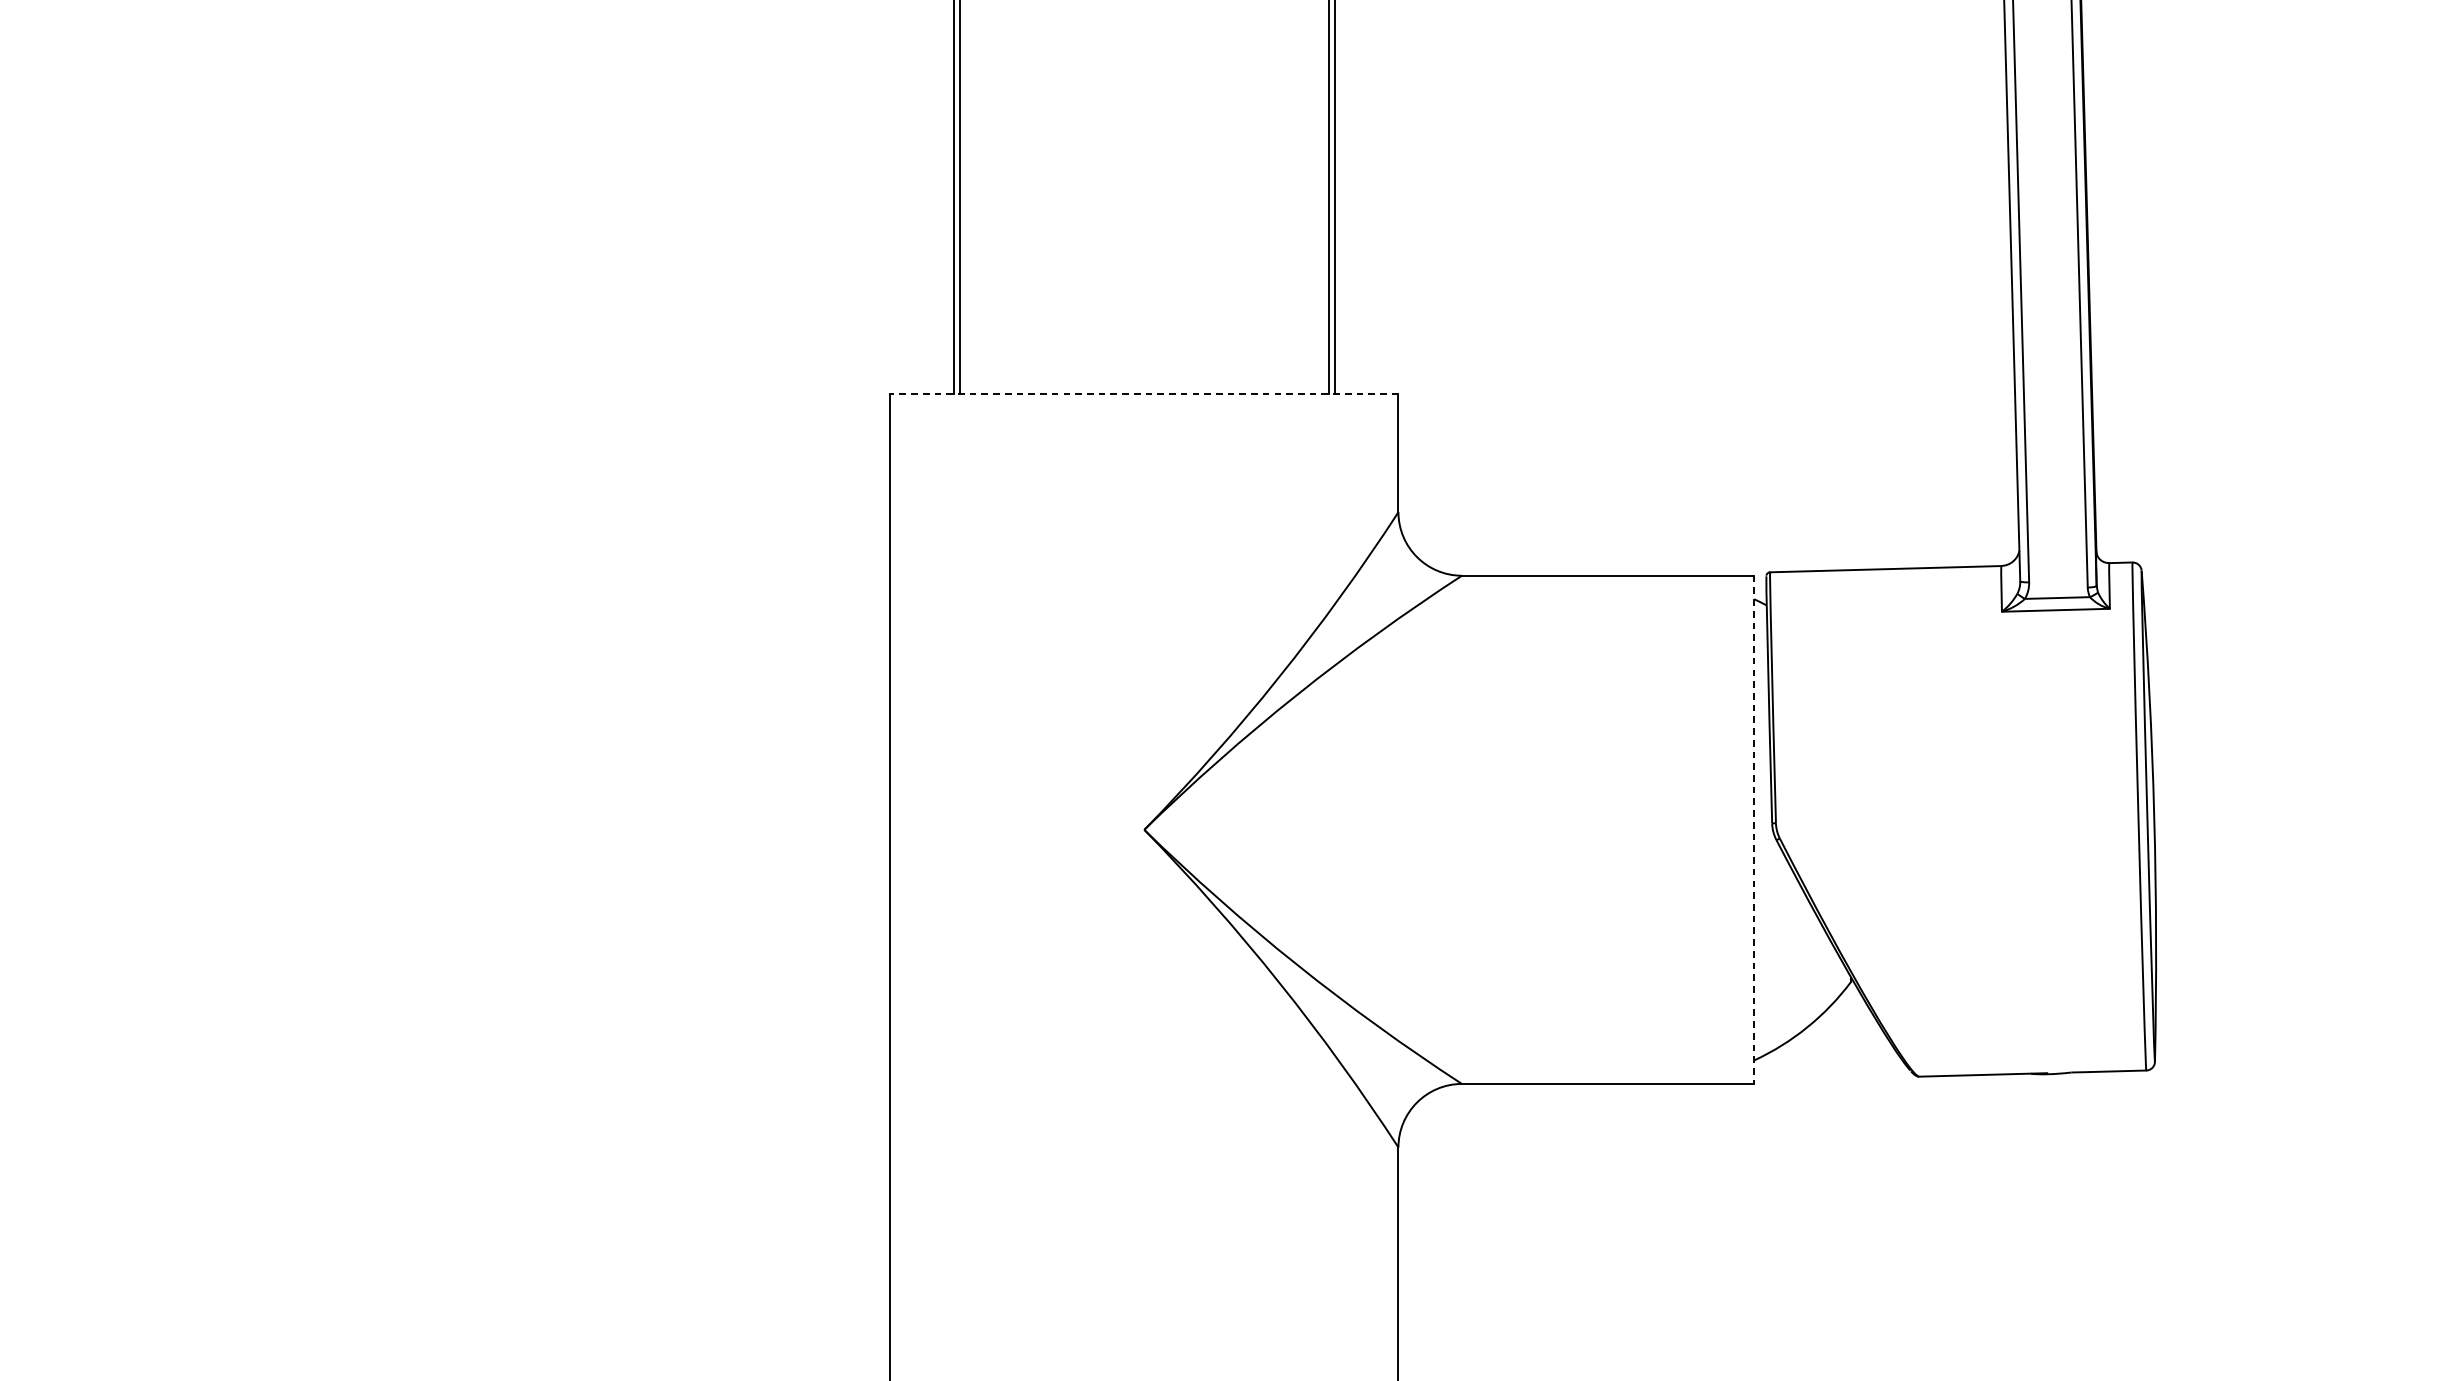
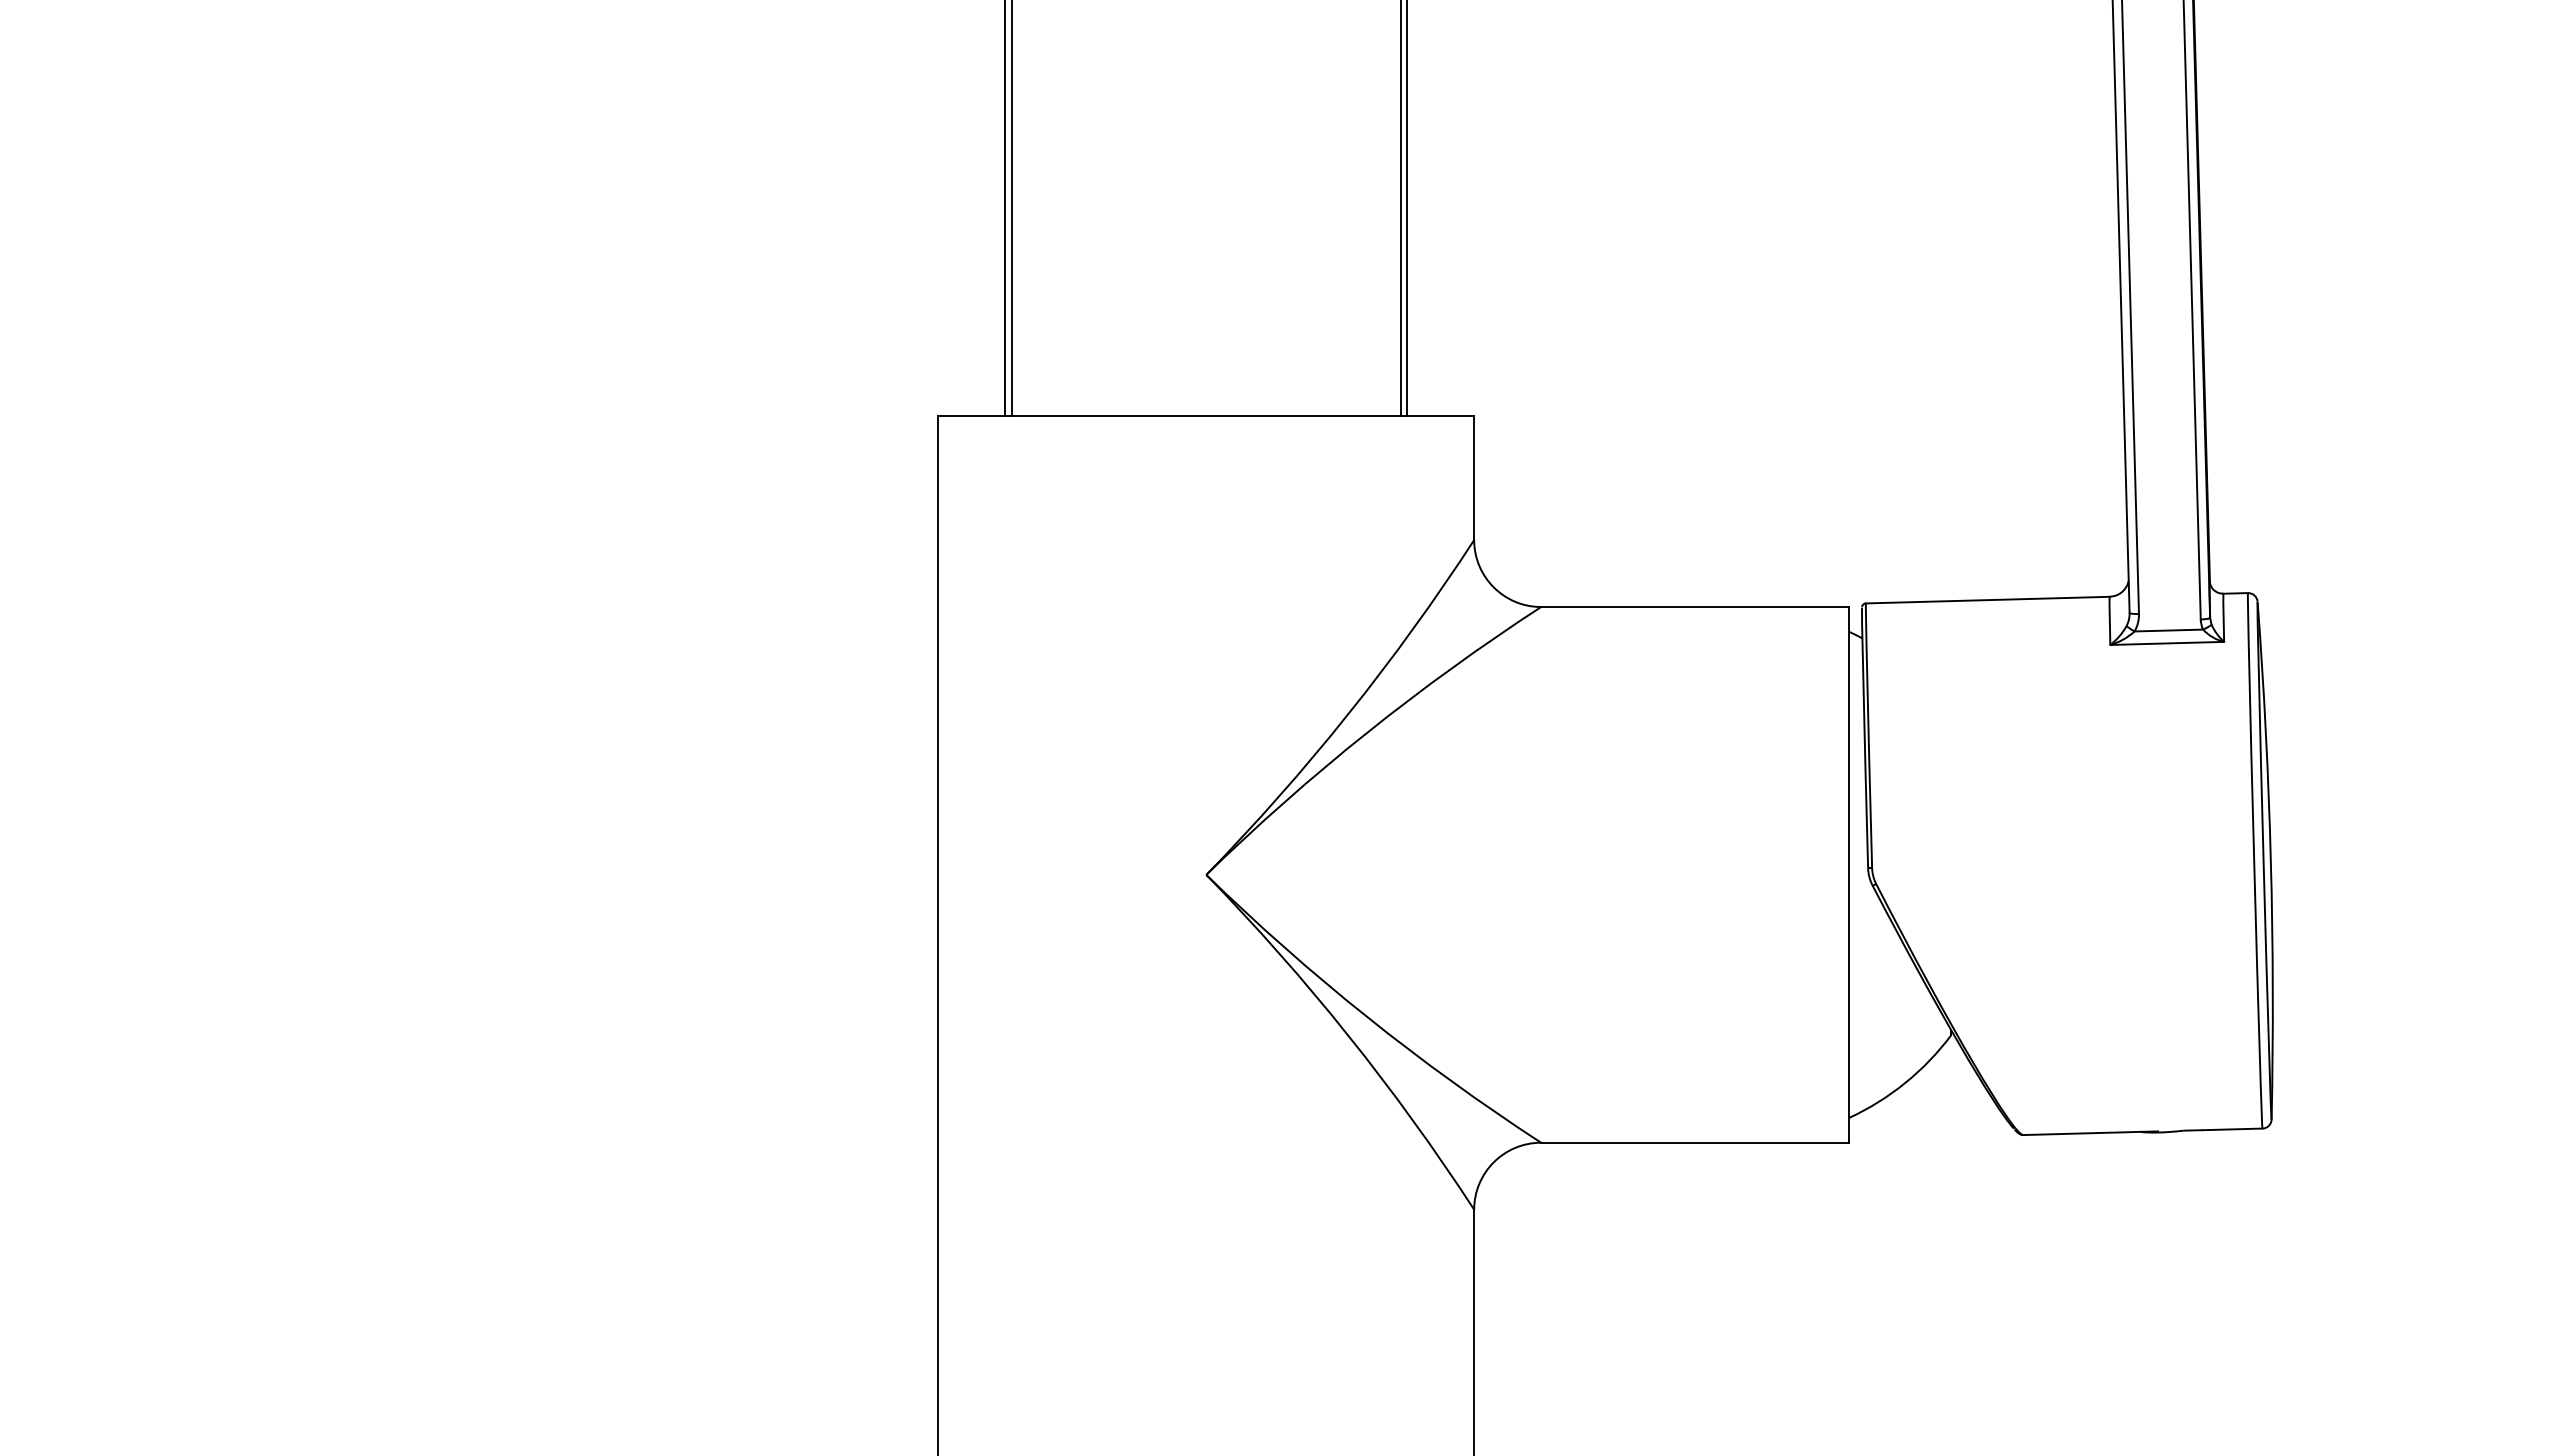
line: (1144, 394) -> (1206, 415), dashed -> solid
line: (1754, 829) -> (1849, 874), dashed -> solid

